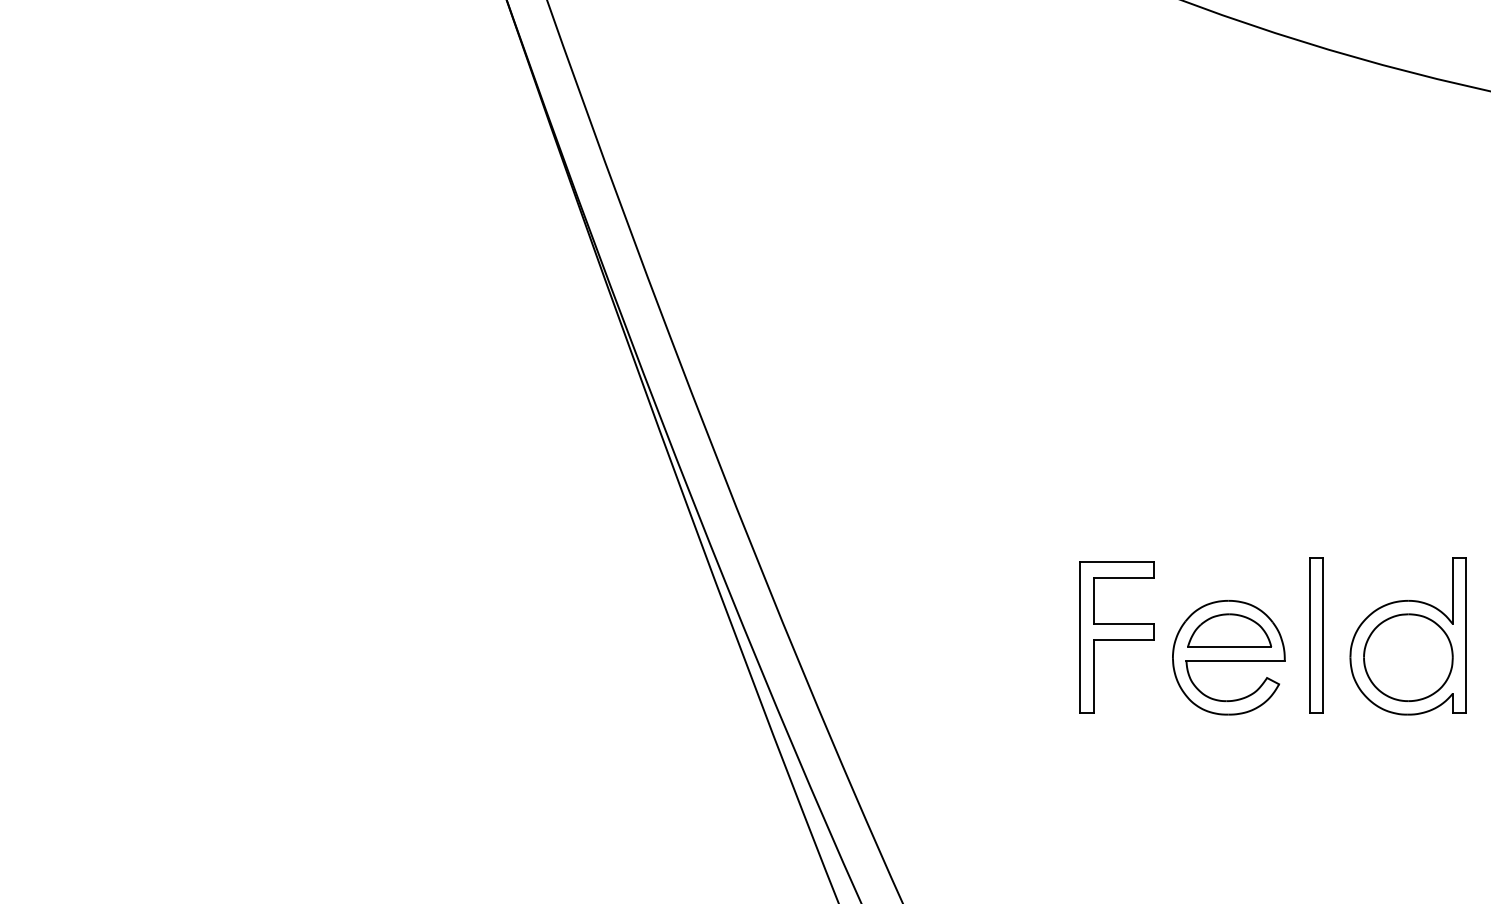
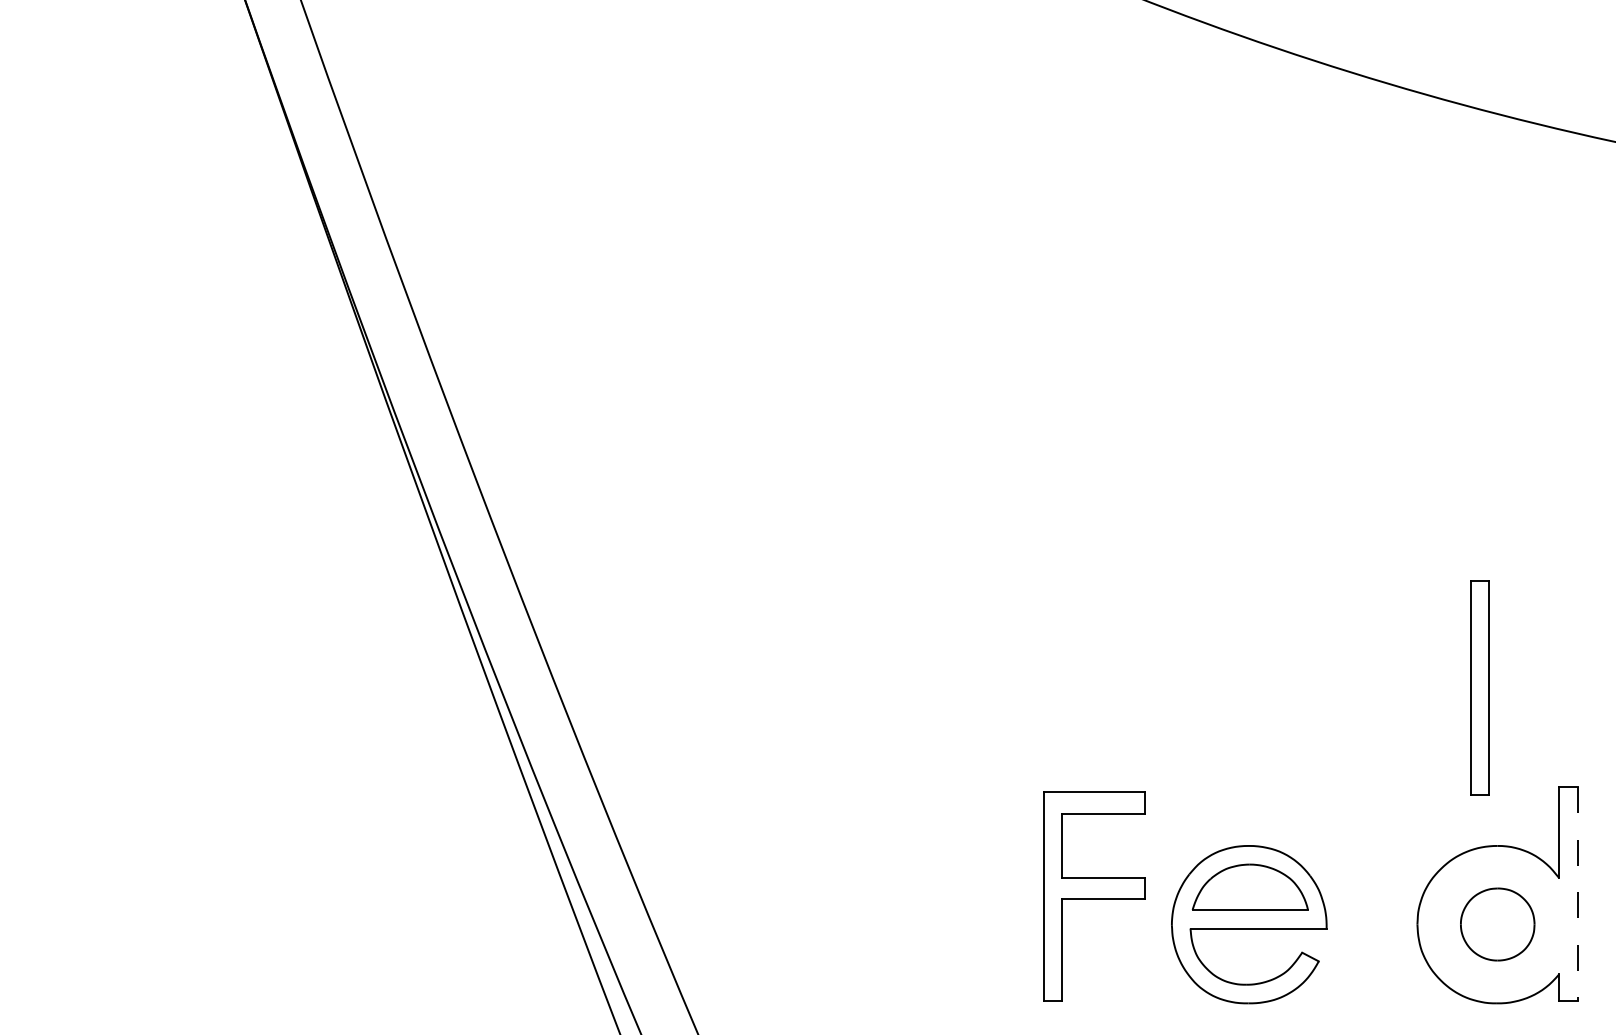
part: (1316, 635) -> (1479, 687), moved
line: (1466, 636) -> (1578, 895), solid -> dashed
part: (1408, 657) -> (1497, 924), size x0.6

